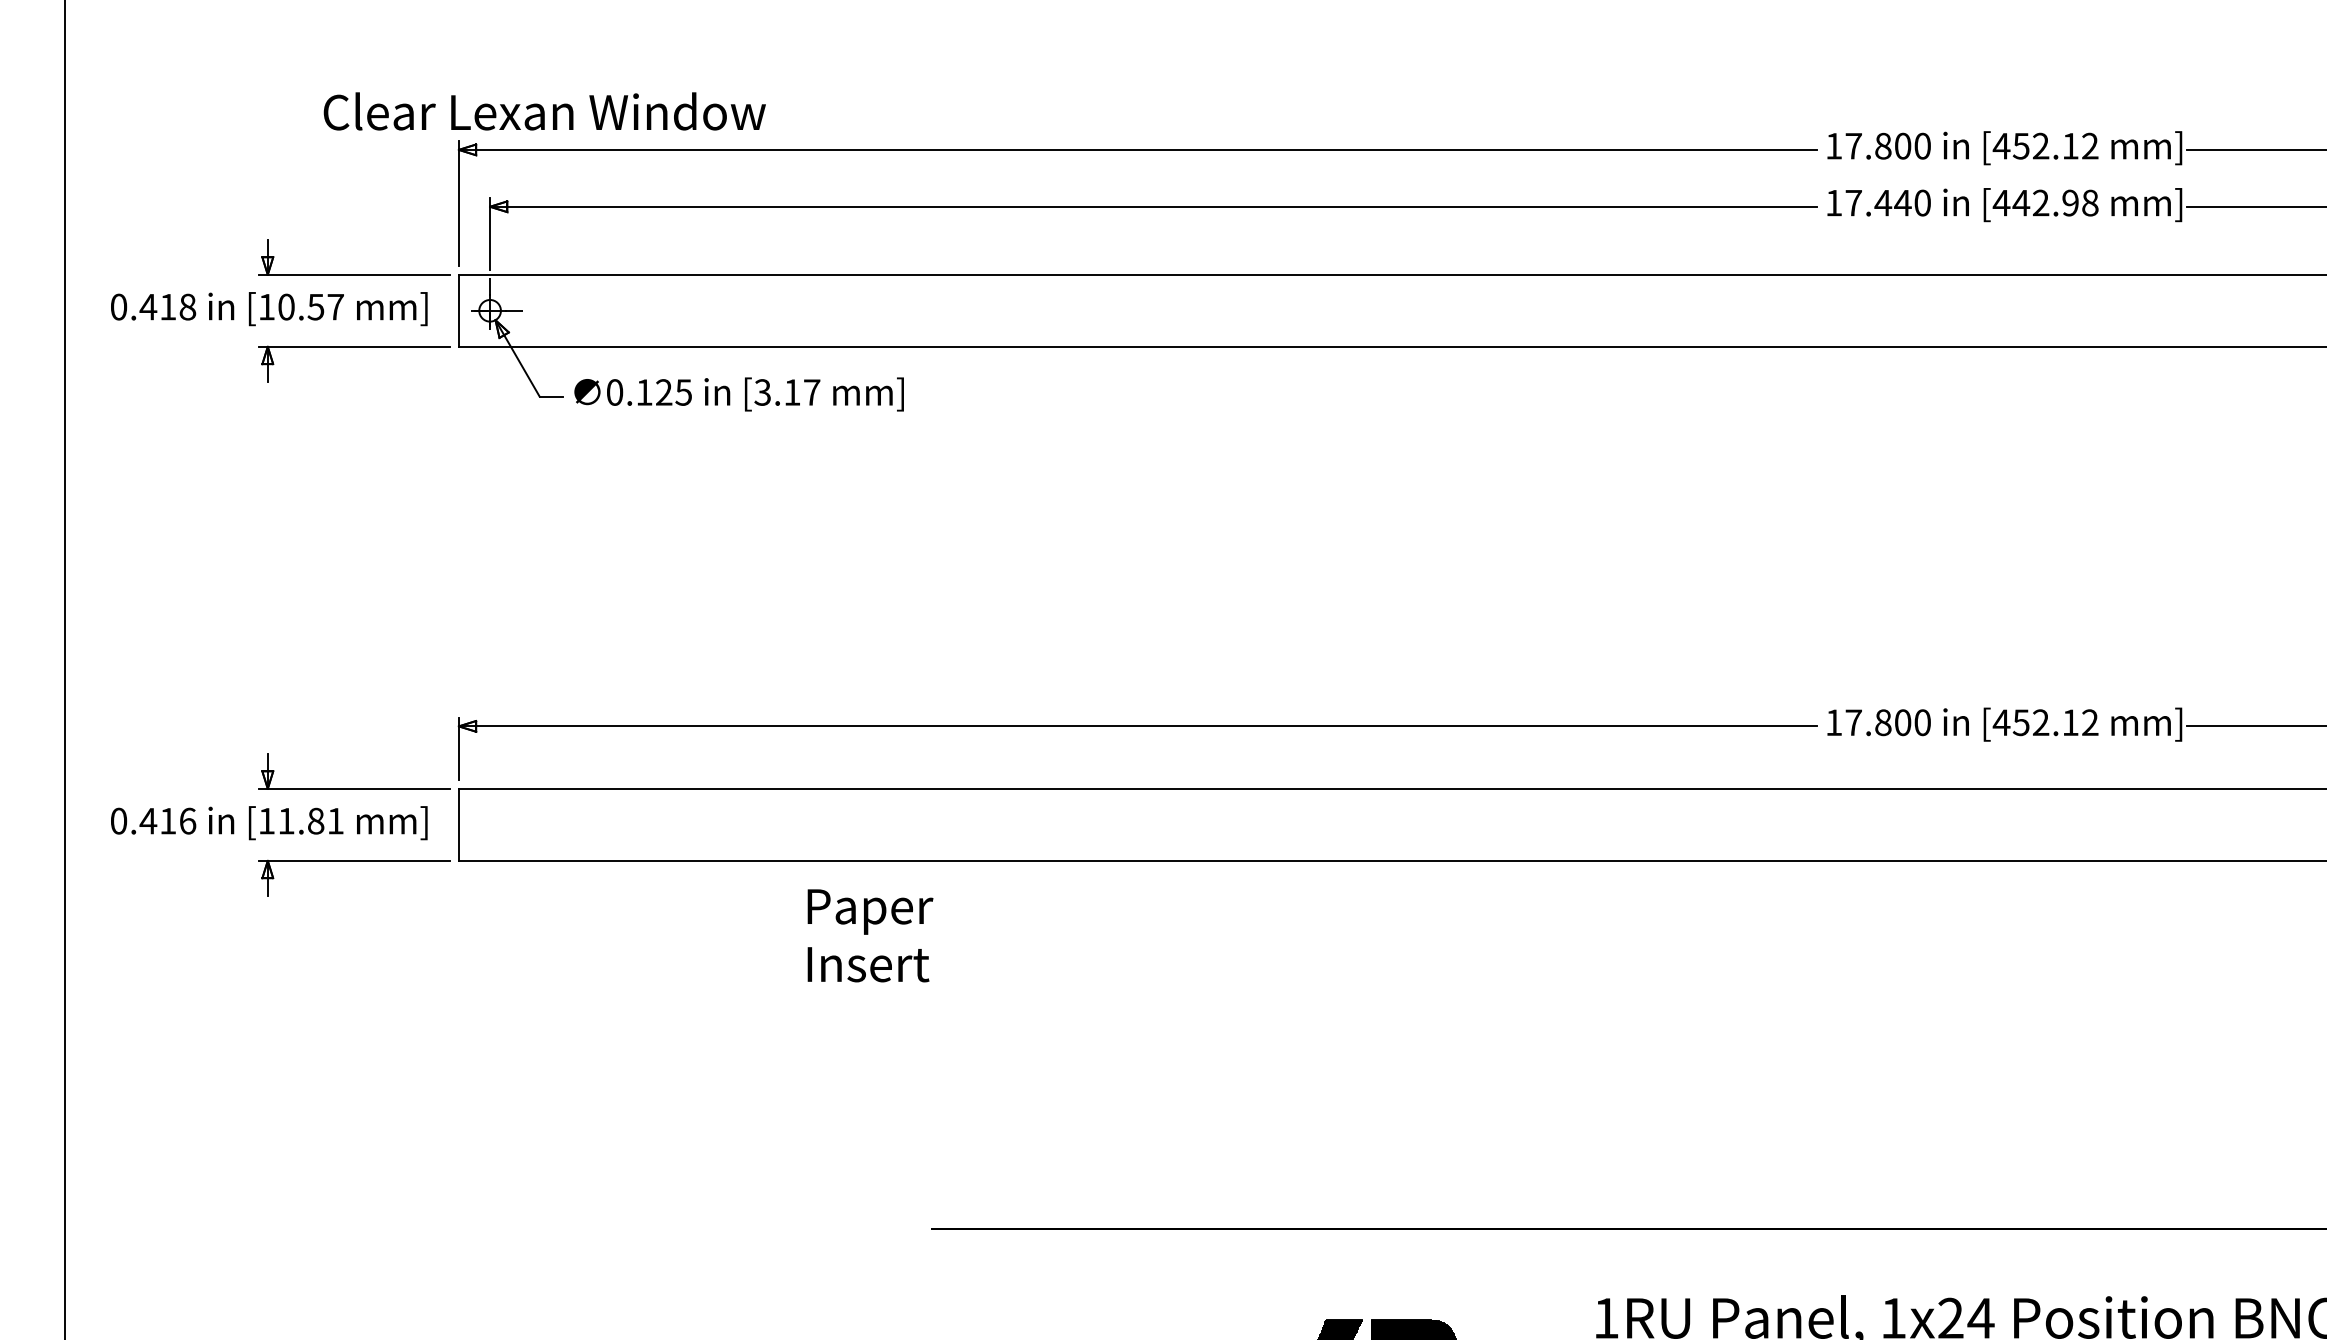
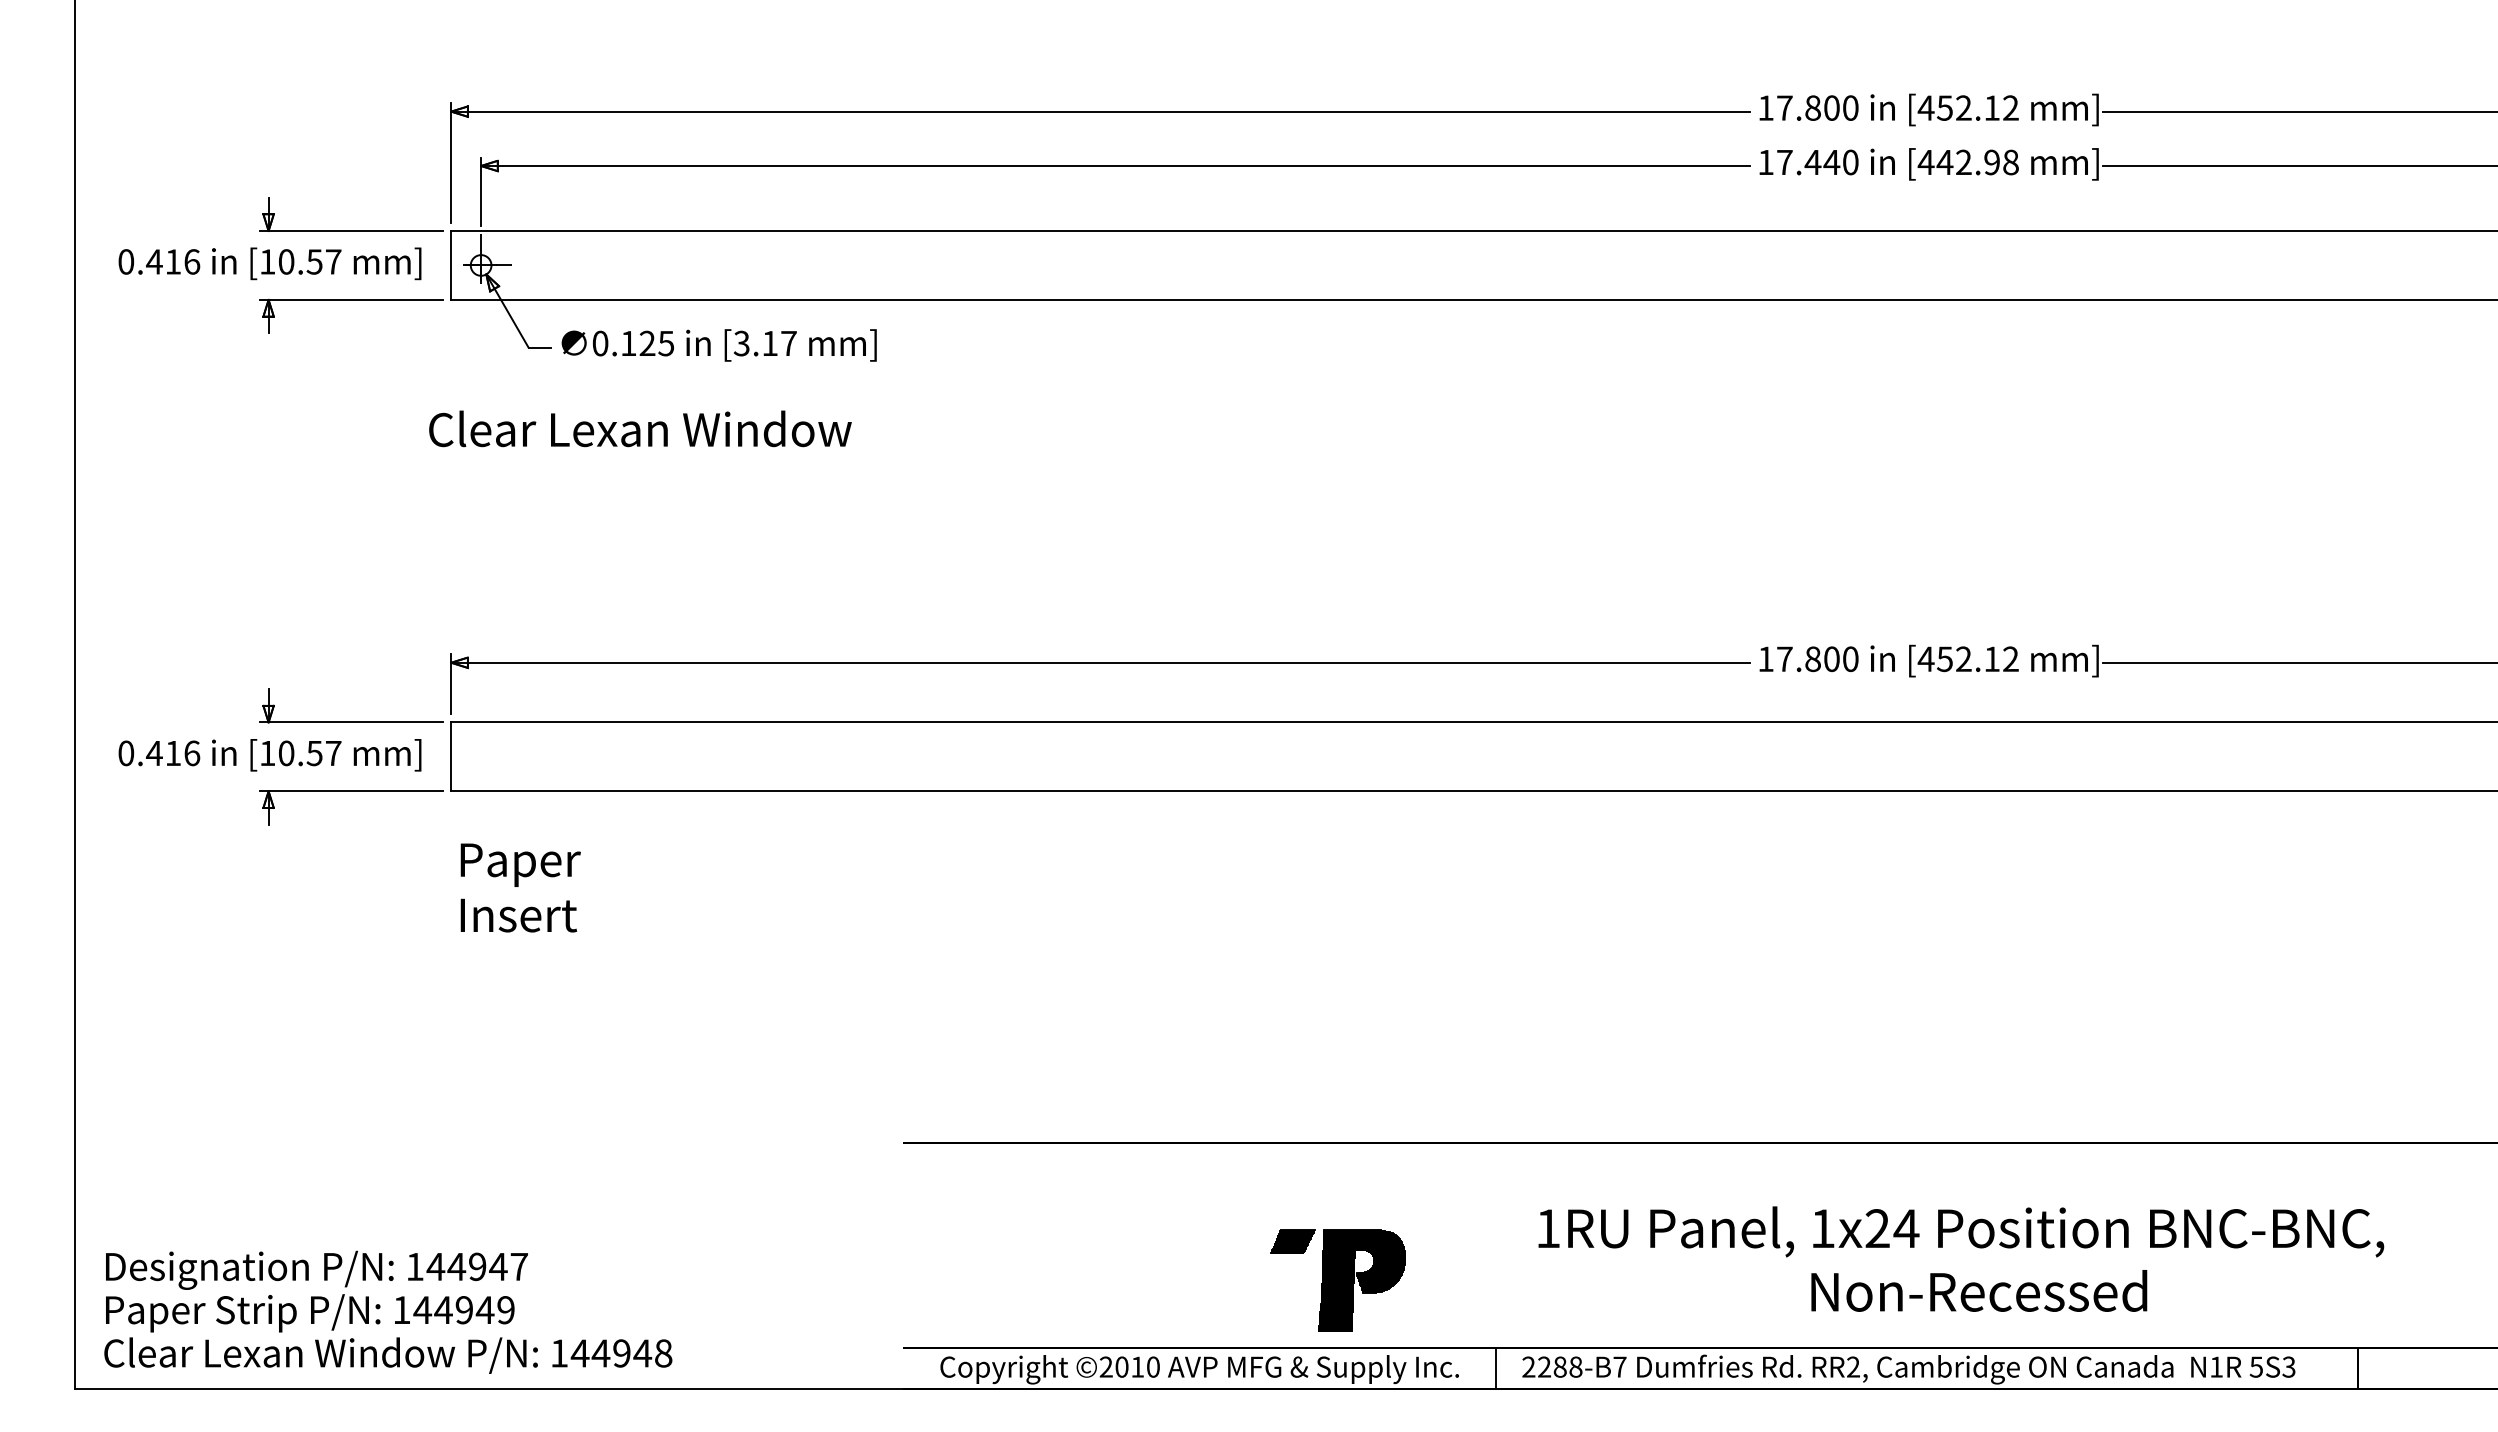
text: (544, 111) -> (640, 428), moved
text: (188, 306) -> (192, 261), 0.418 -> 0.416
text: (311, 821) -> (310, 753), [11.81 -> [10.57
text: (870, 935) -> (520, 887), moved

